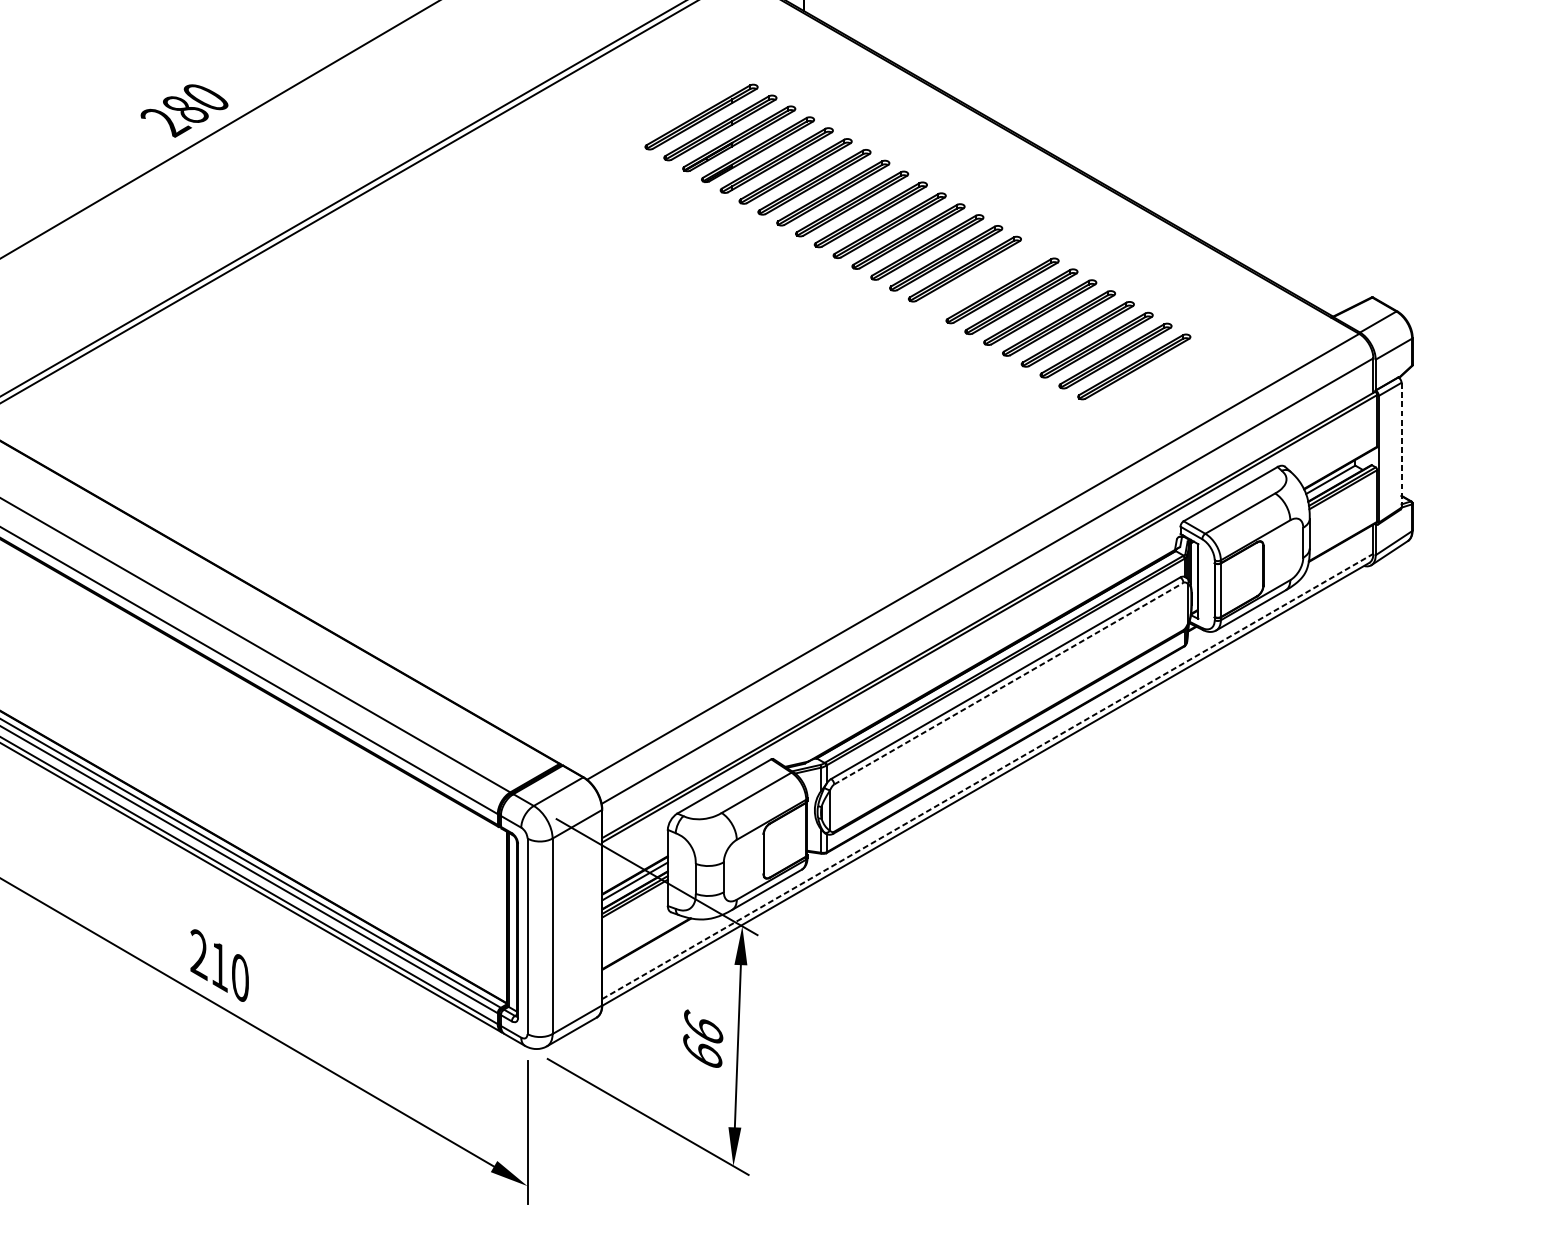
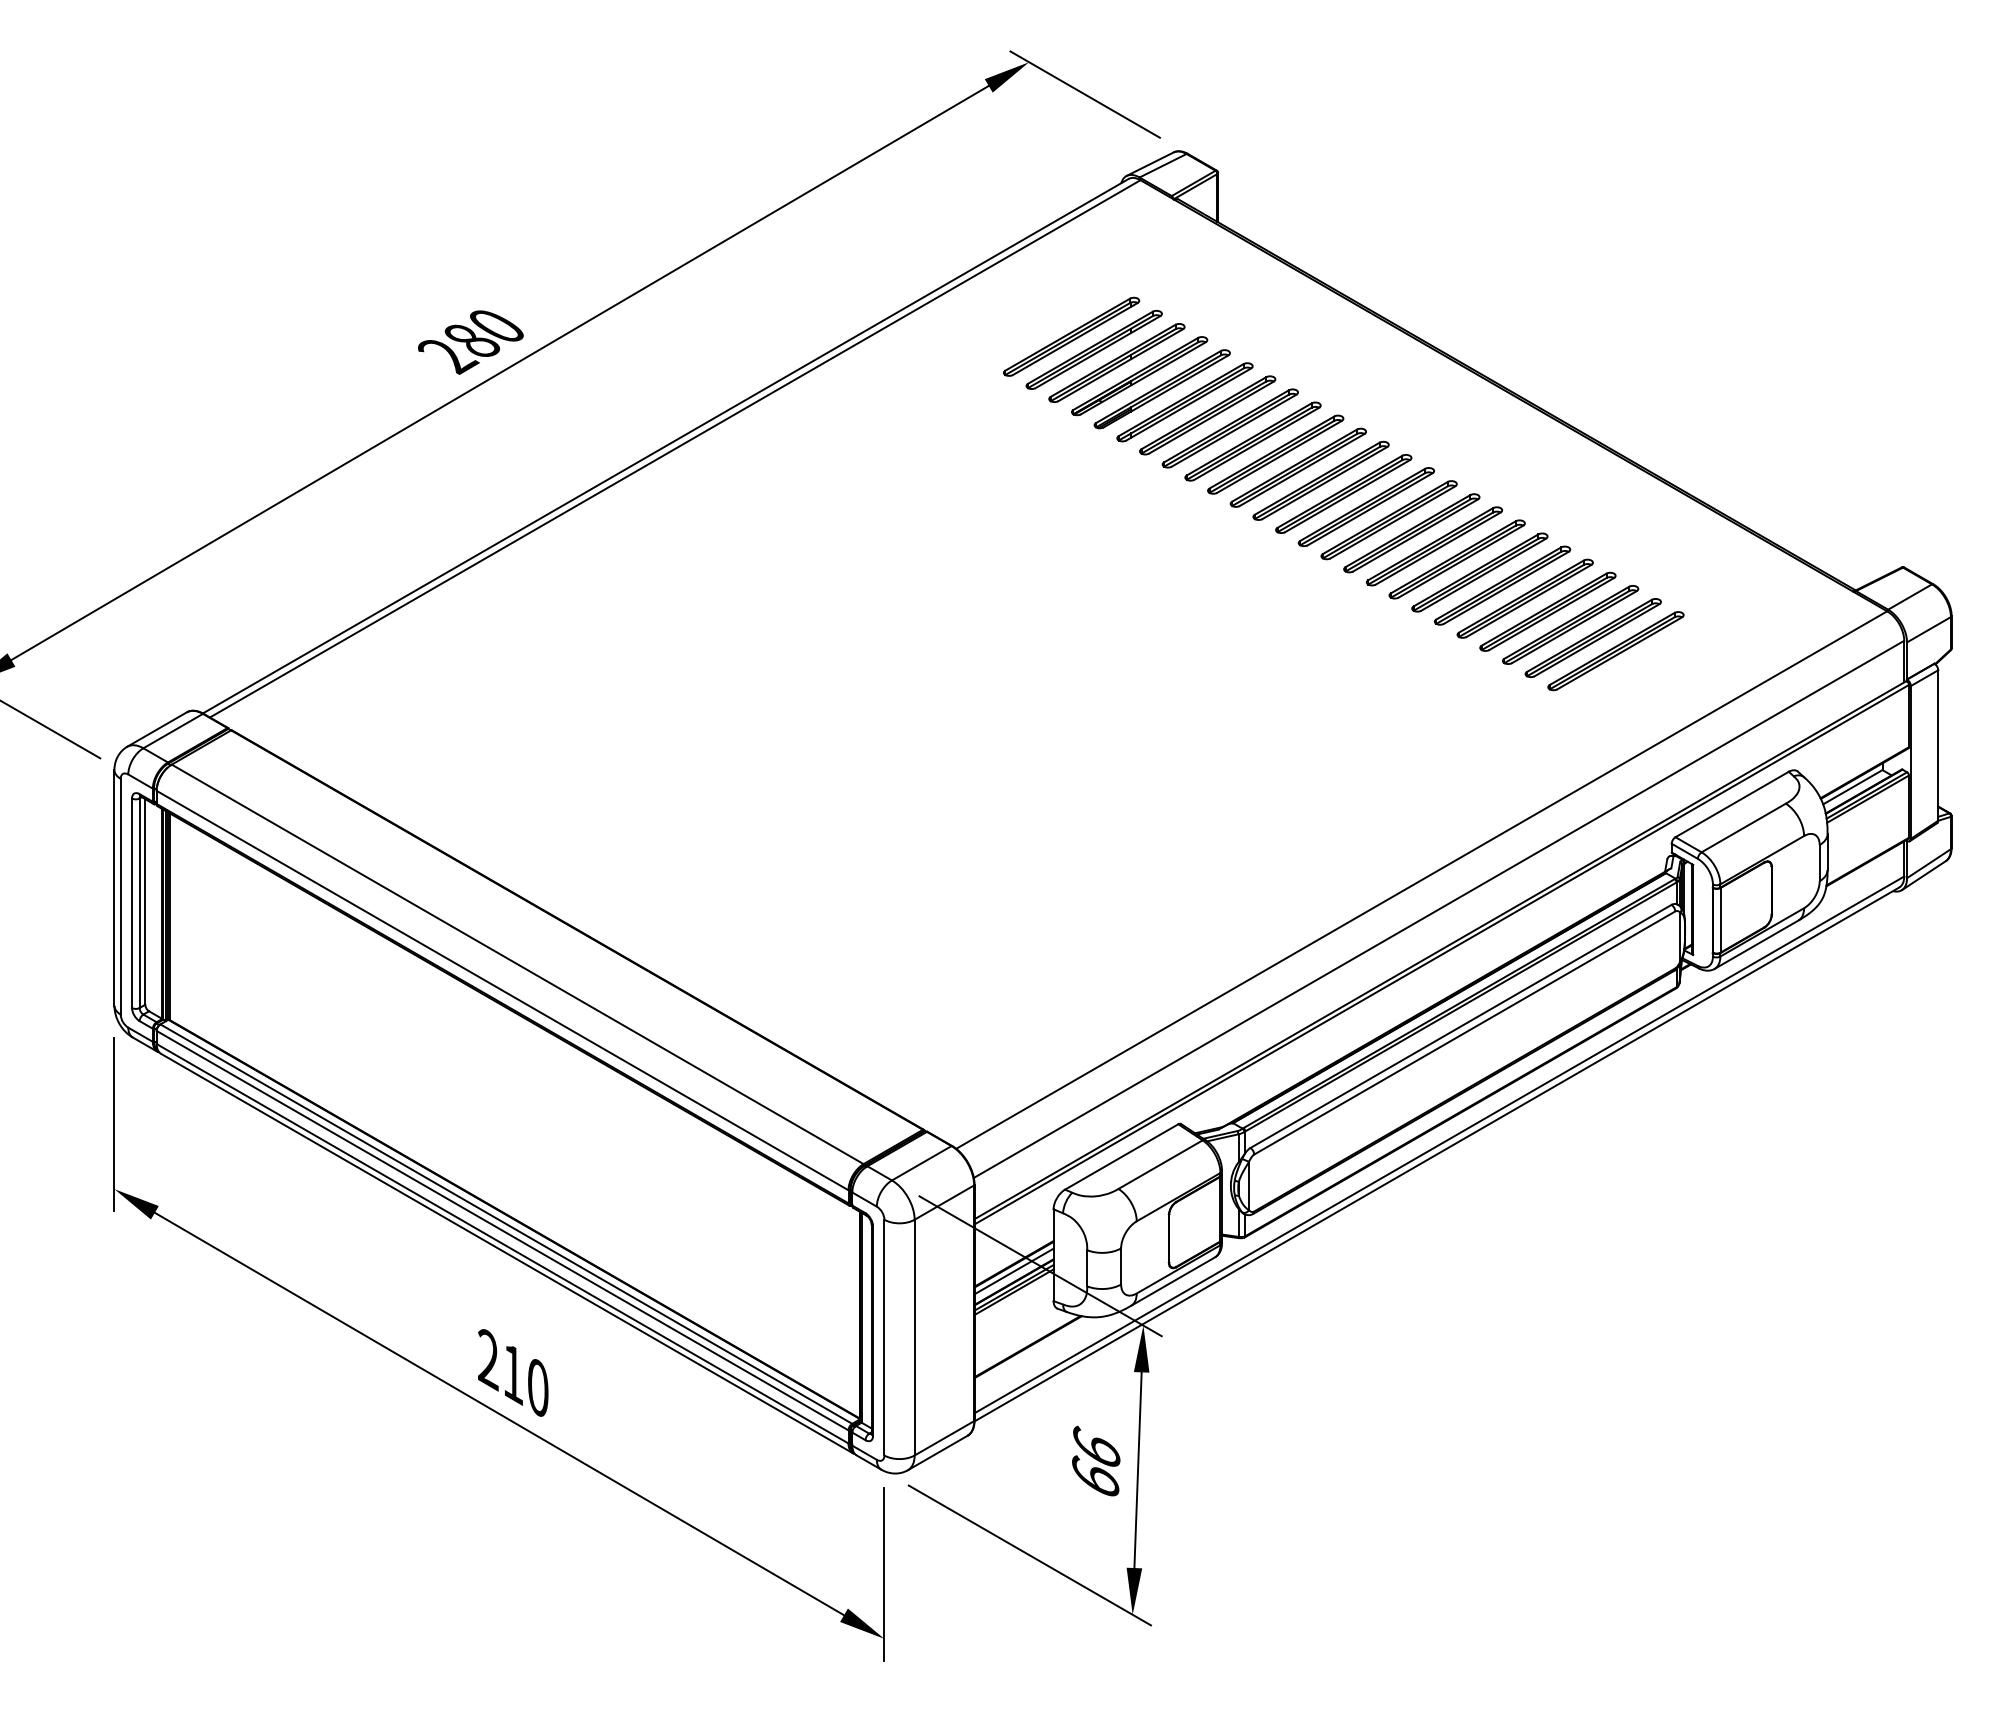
part: (682, 105) -> (1071, 336), added
part: (983, 280) -> (1434, 546), added
line: (1401, 445) -> (1938, 745), dashed -> solid
line: (1009, 683) -> (1465, 1032), dashed -> solid
line: (987, 776) -> (1439, 1144), dashed -> solid

